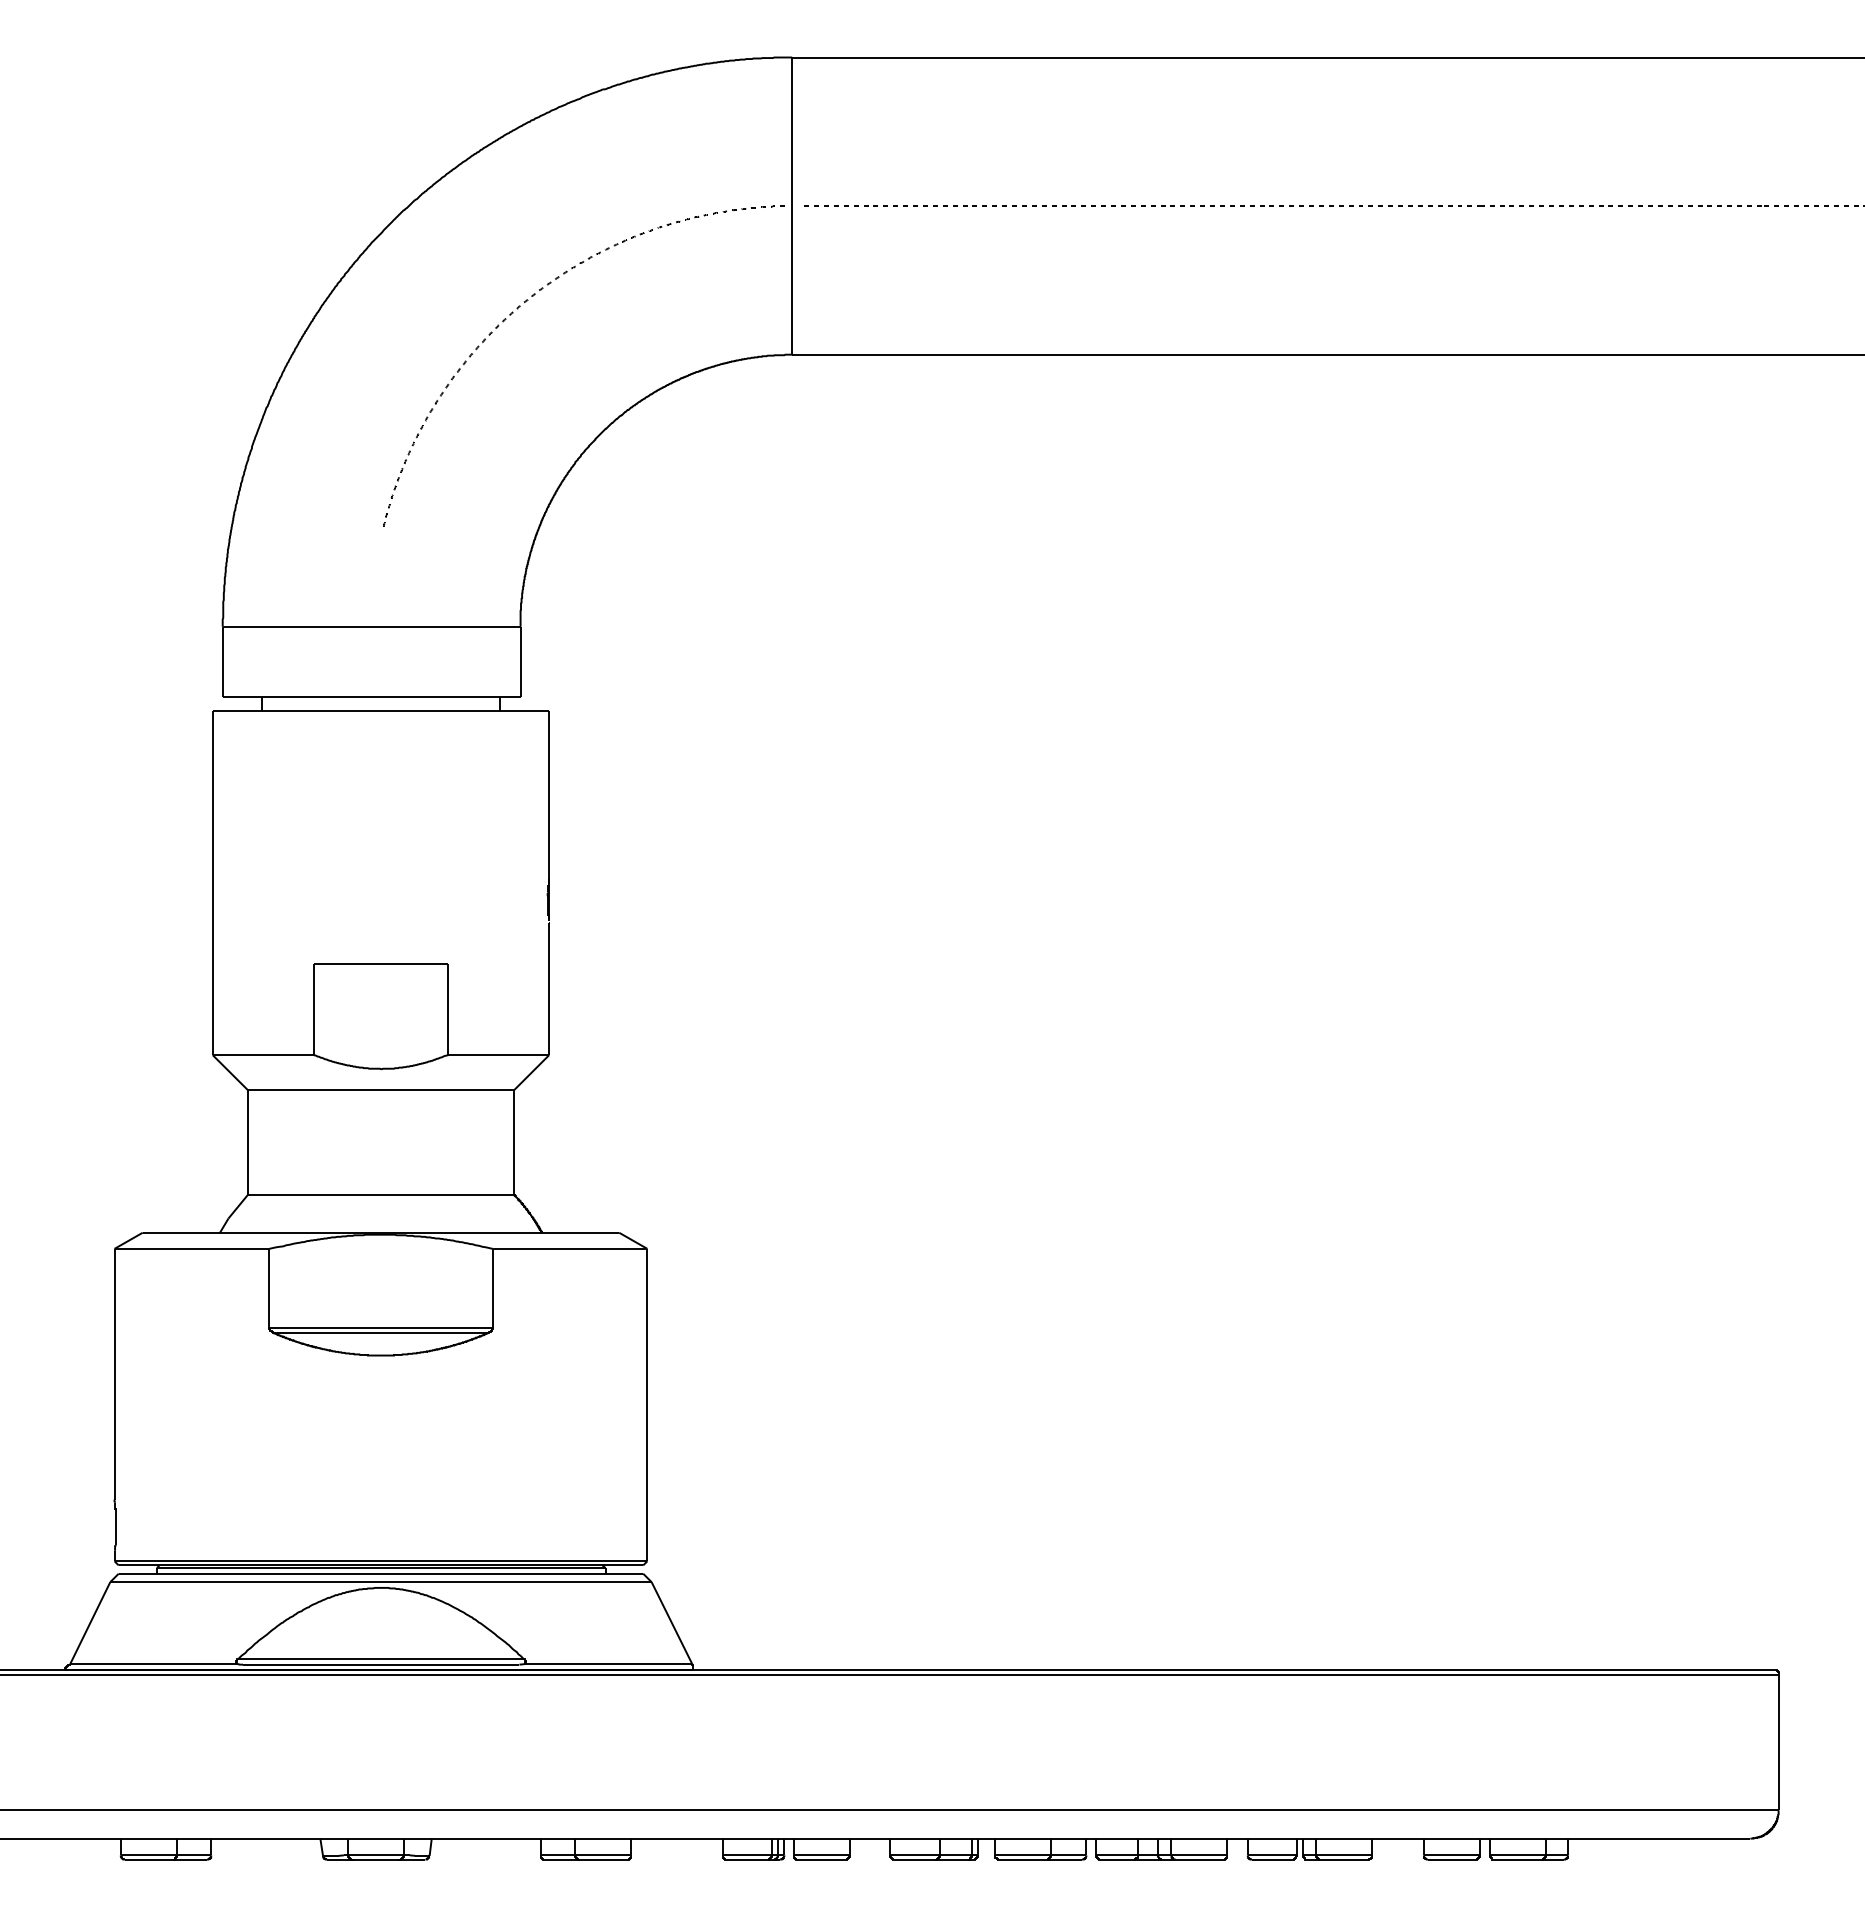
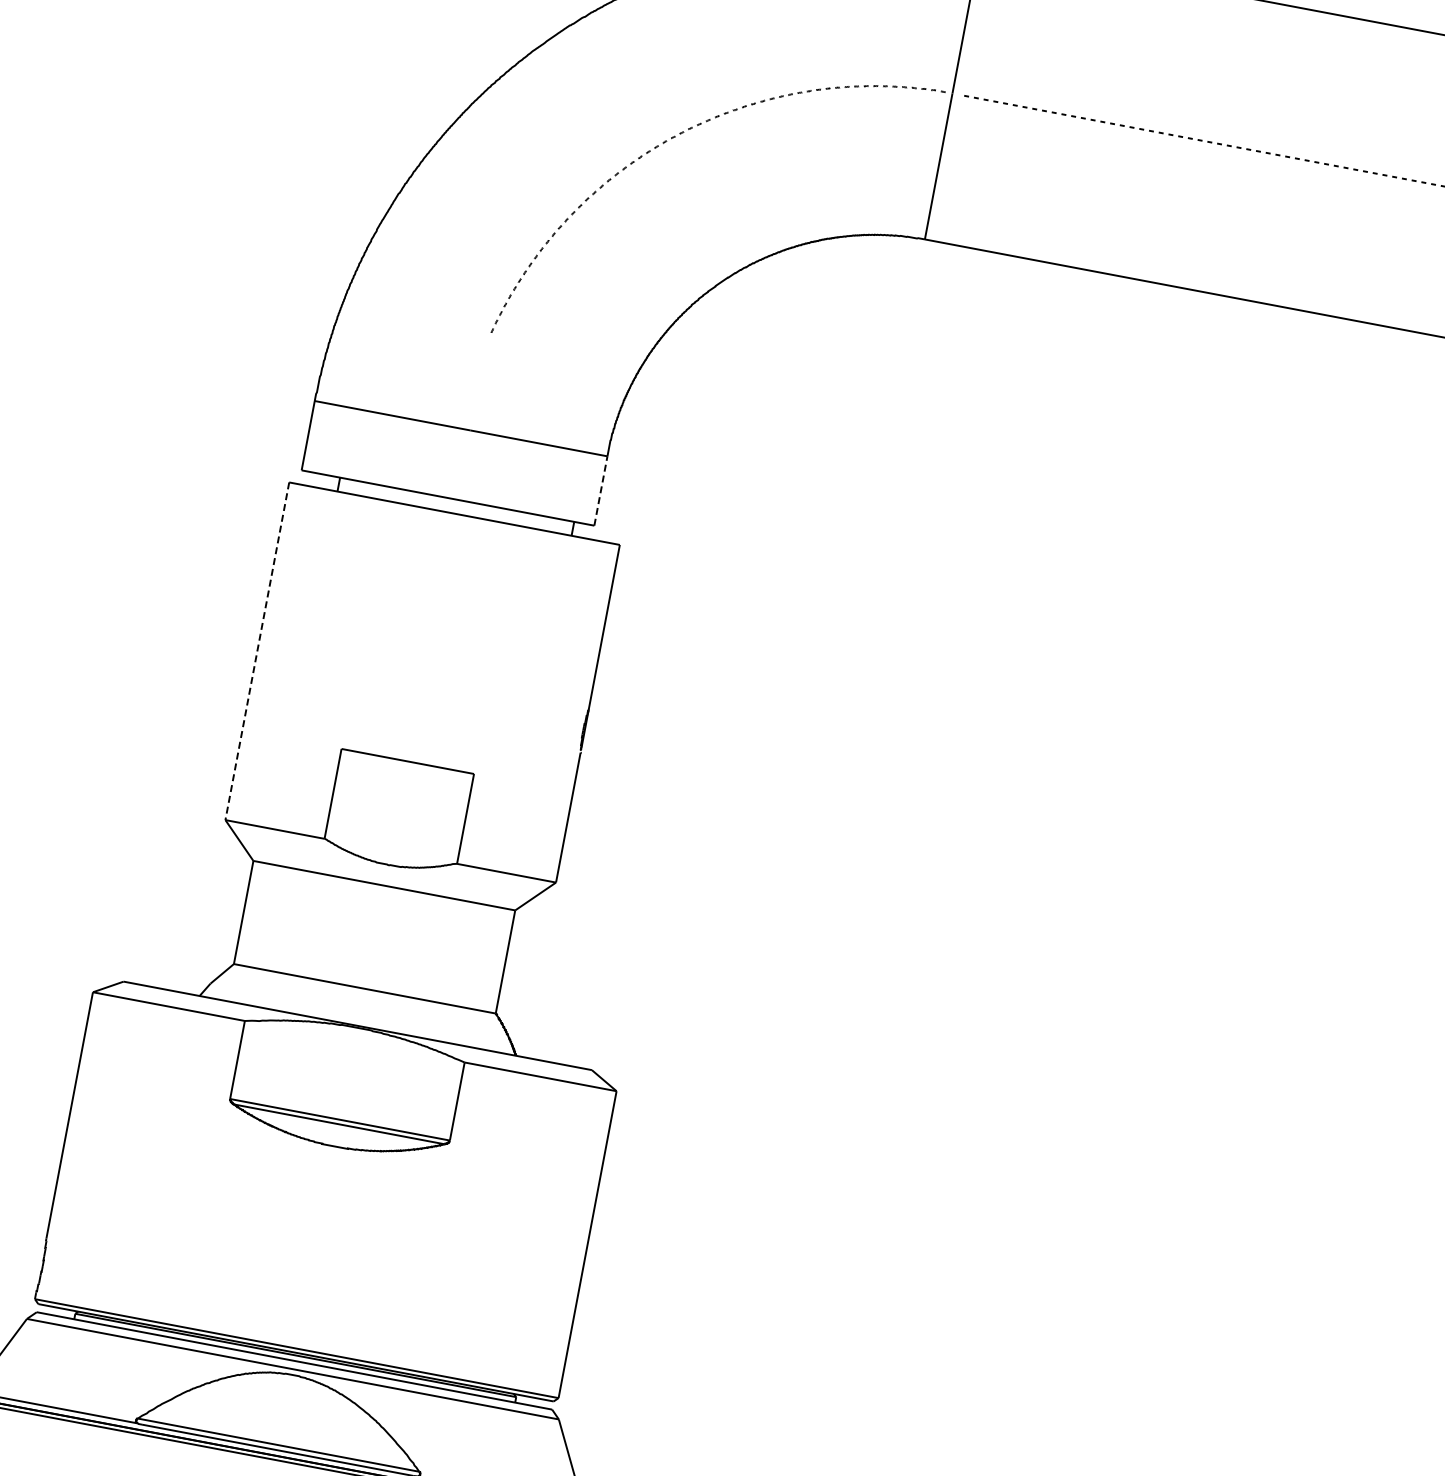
line: (520, 661) -> (600, 490), solid -> dashed
line: (212, 883) -> (257, 651), solid -> dashed

